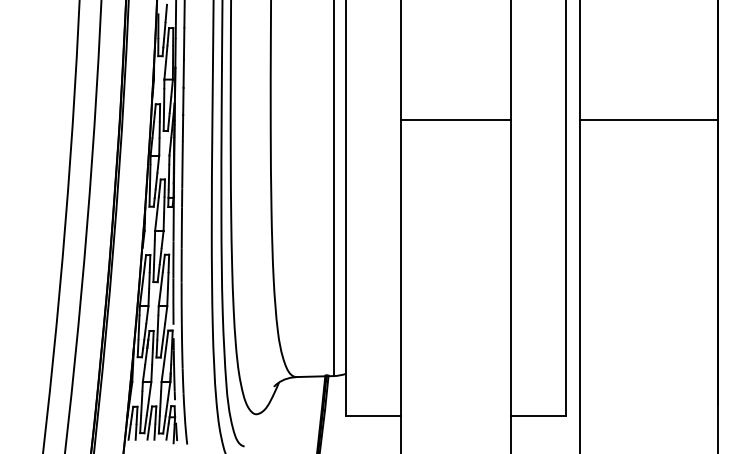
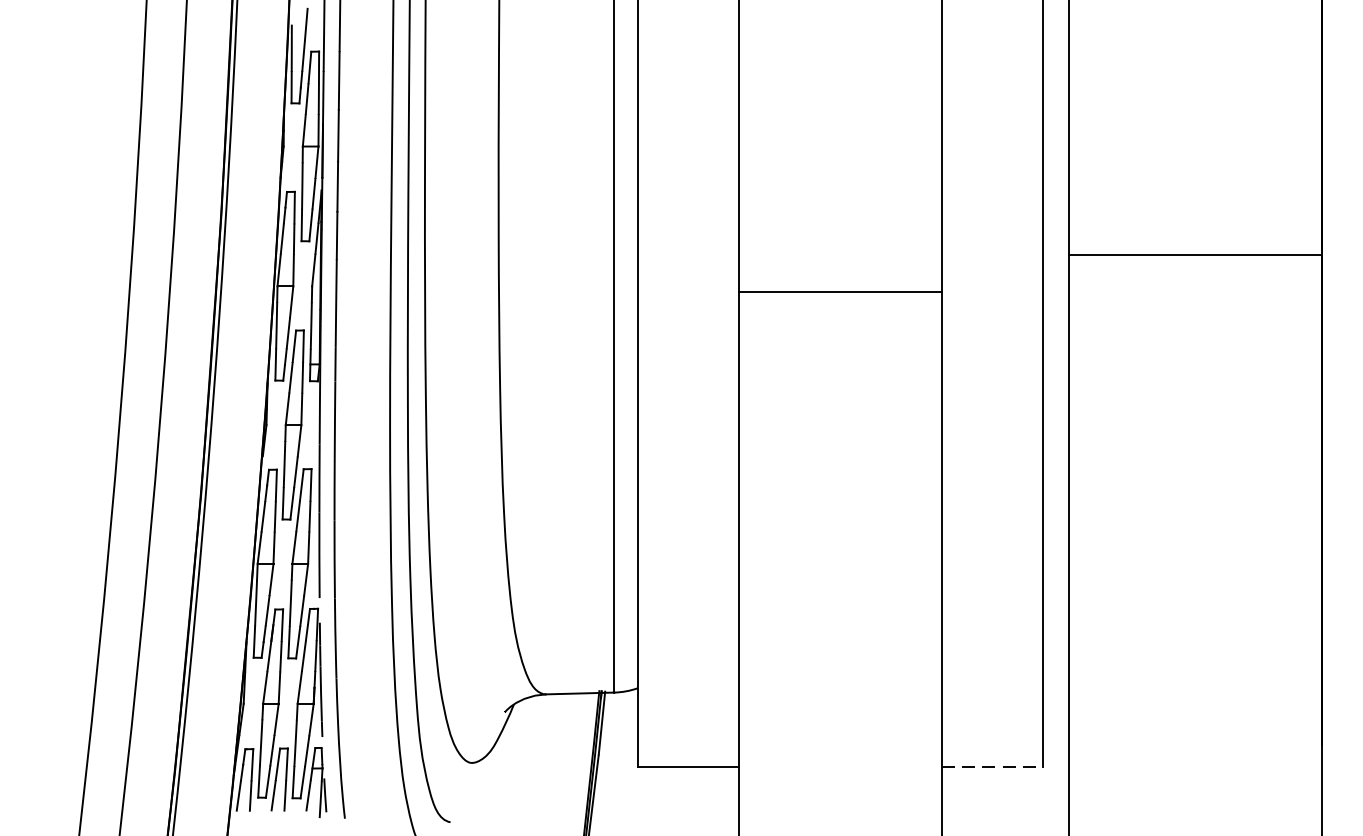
line: (456, 119) -> (840, 291), moved
line: (648, 119) -> (1194, 255), moved
line: (538, 416) -> (991, 767), solid -> dashed

